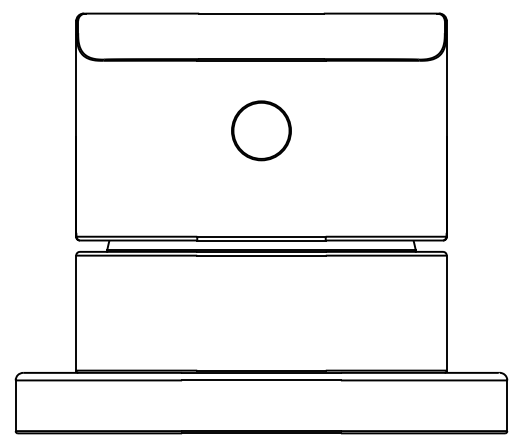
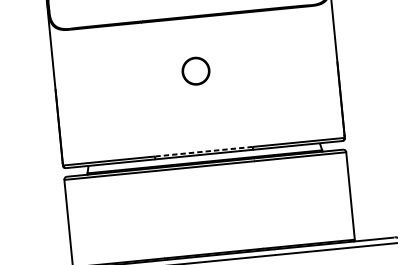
part: (261, 130) -> (195, 70), size x0.6
line: (261, 236) -> (203, 151), solid -> dashed

